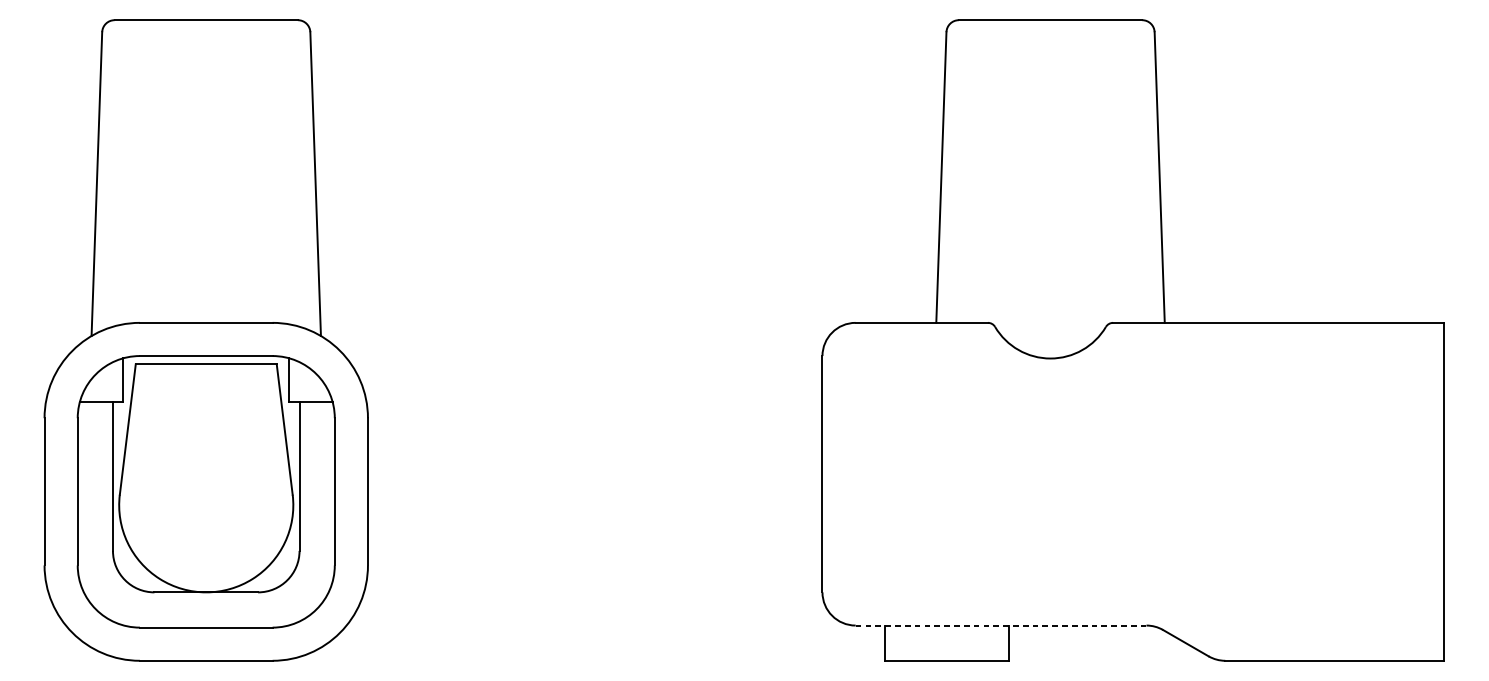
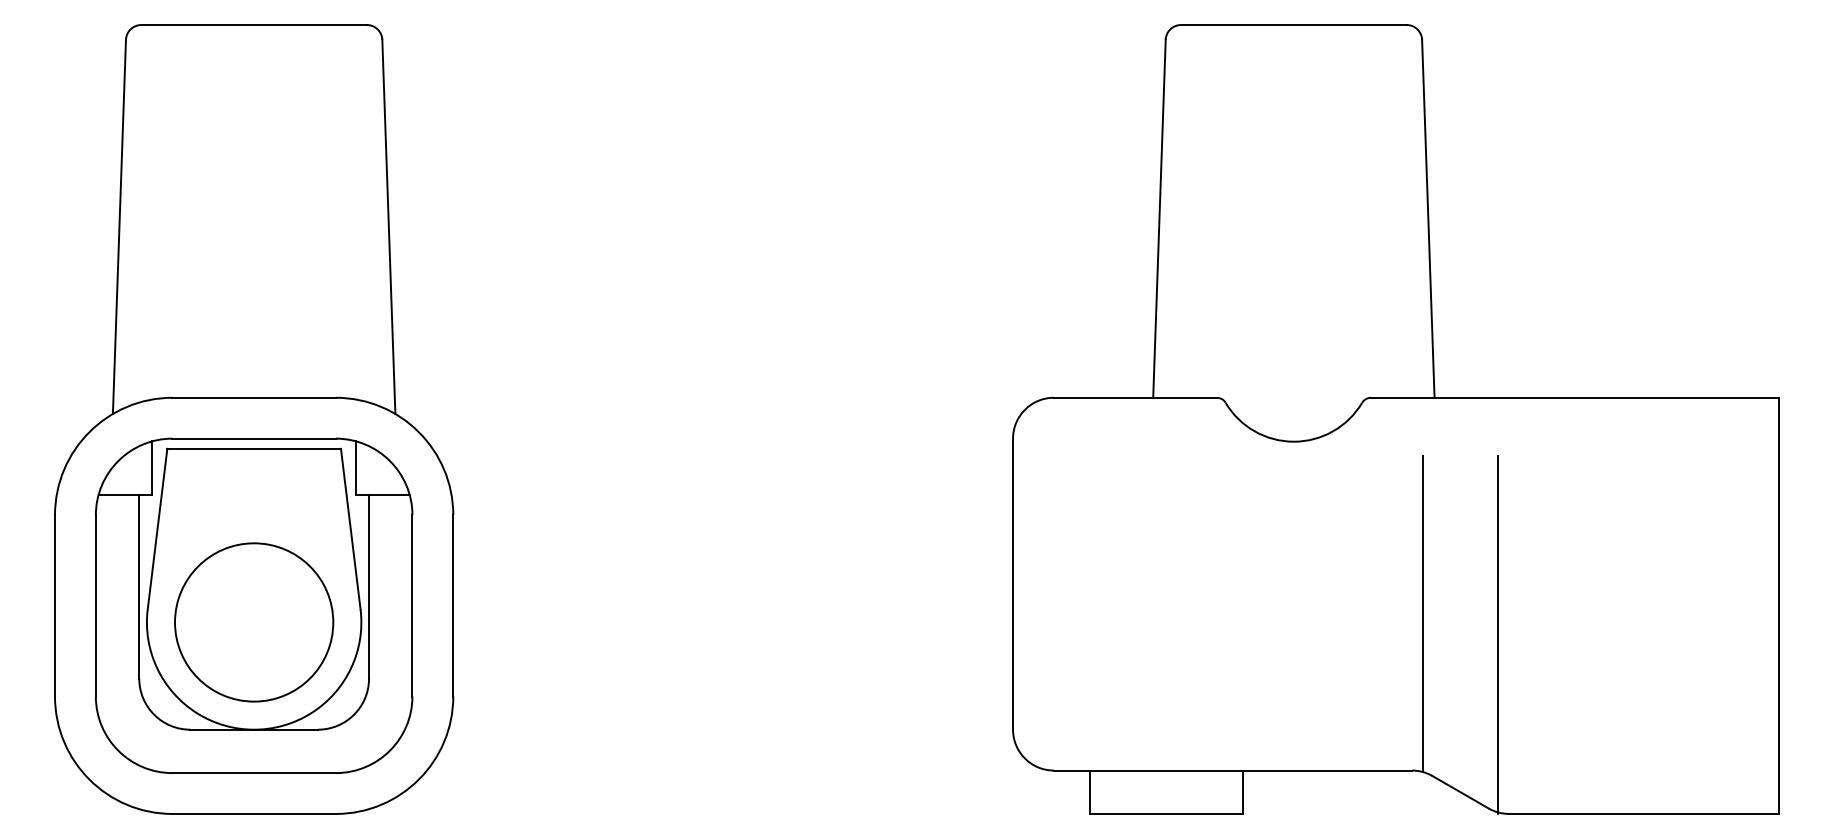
line: (1154, 498) -> (1422, 613), added
circle: (206, 505) -> (254, 622), added
line: (1216, 515) -> (1498, 634), added
line: (1000, 625) -> (1232, 770), dashed -> solid

